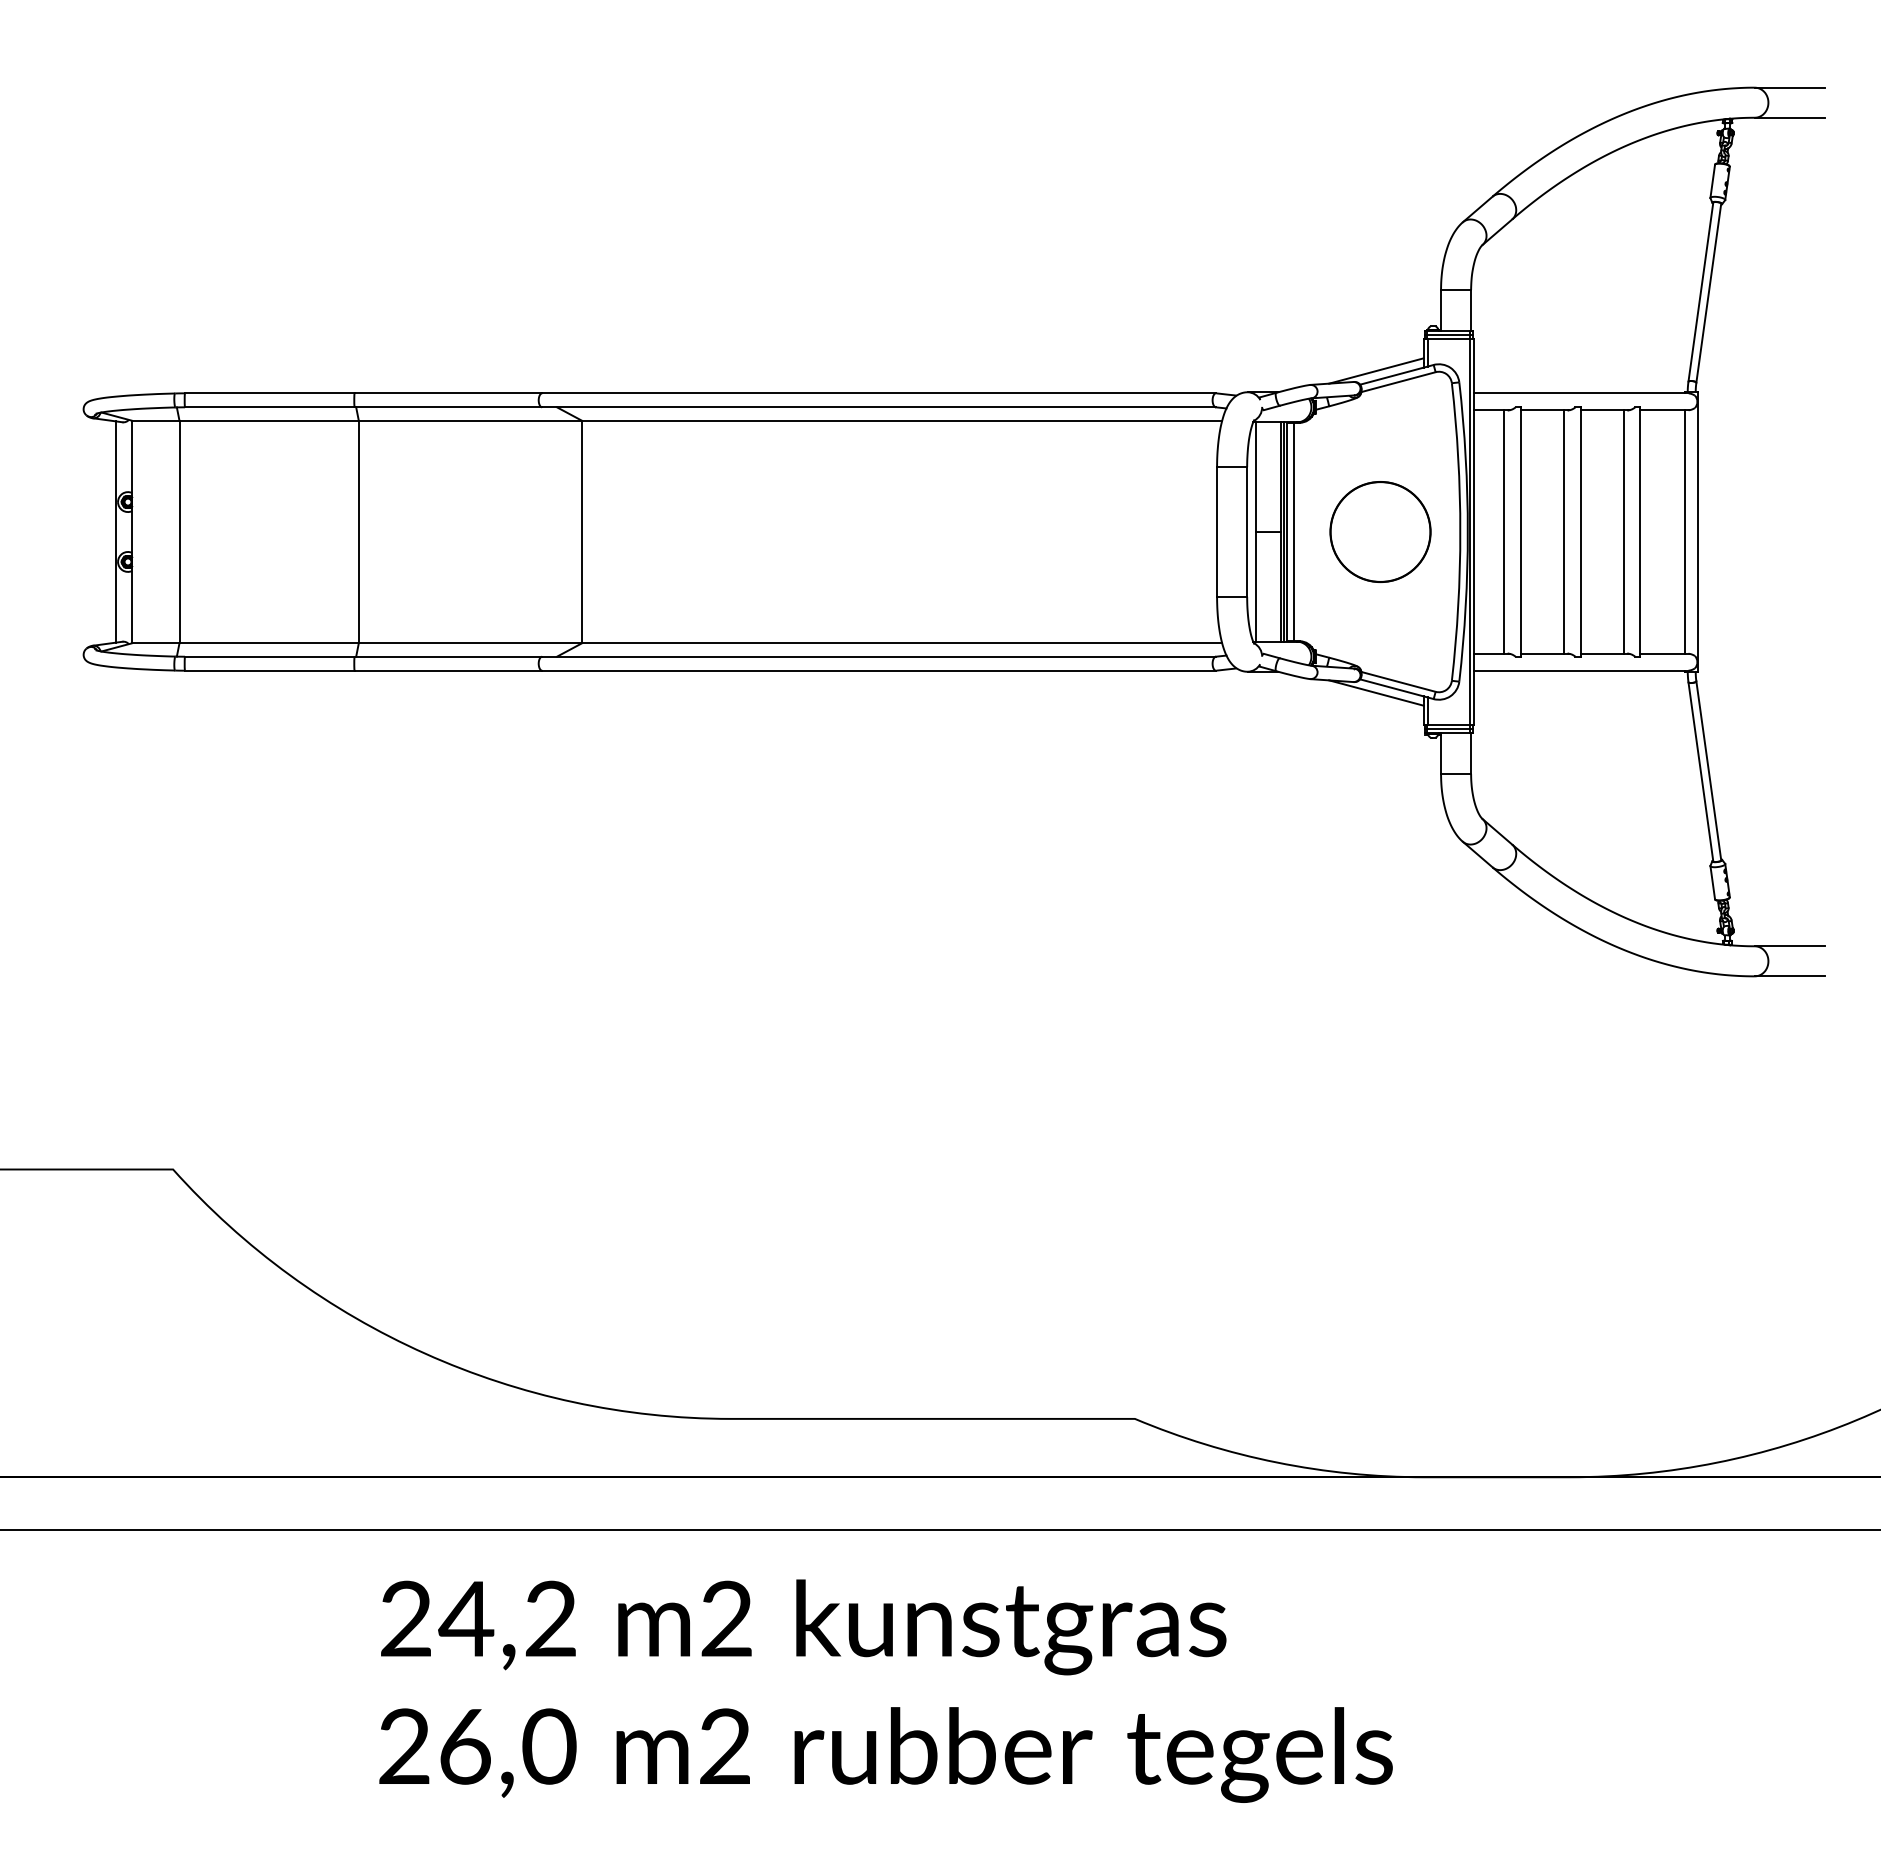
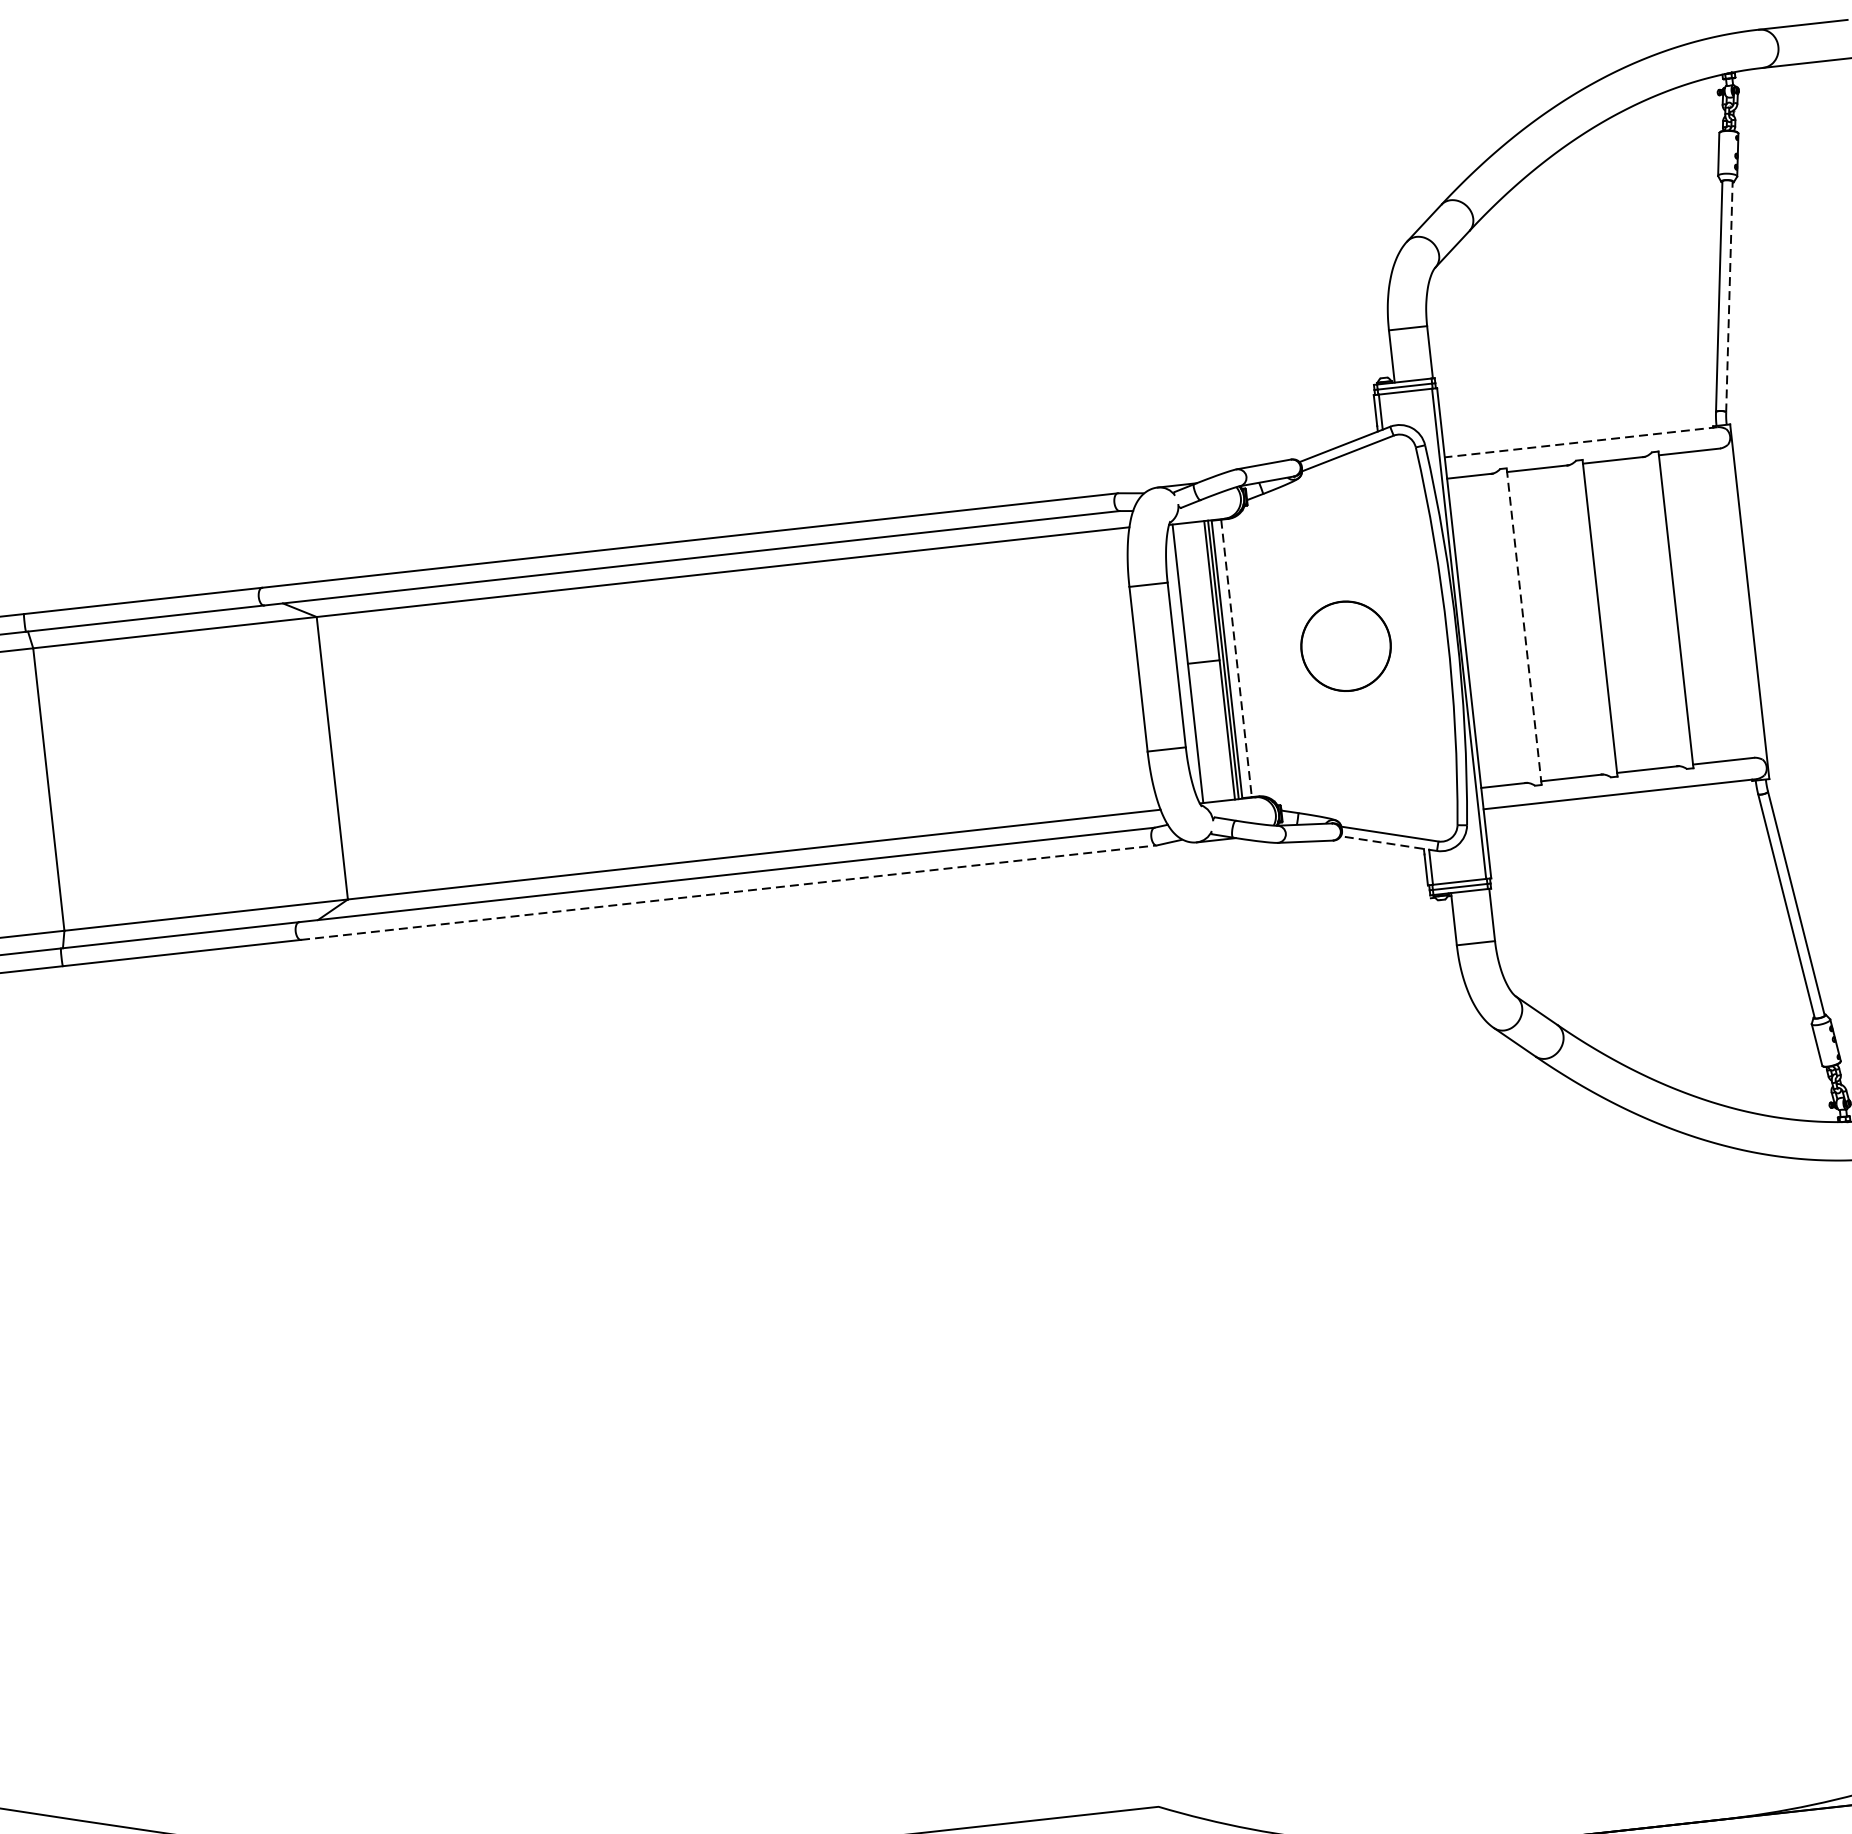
line: (1708, 292) -> (1728, 296), solid -> dashed
line: (1376, 370) -> (1318, 441), removed
line: (1580, 393) -> (1580, 442), solid -> dashed
circle: (1380, 531) -> (1345, 645), size x0.7
line: (1503, 531) -> (1502, 628), removed
line: (1563, 531) -> (1578, 620), removed
line: (1623, 531) -> (1654, 611), removed
line: (1685, 531) -> (1733, 602), removed
line: (1294, 532) -> (1236, 658), solid -> dashed
line: (1520, 532) -> (1523, 627), solid -> dashed
line: (879, 670) -> (729, 892), solid -> dashed
line: (1396, 689) -> (1388, 844), solid -> dashed
line: (1376, 692) -> (1363, 850), removed

